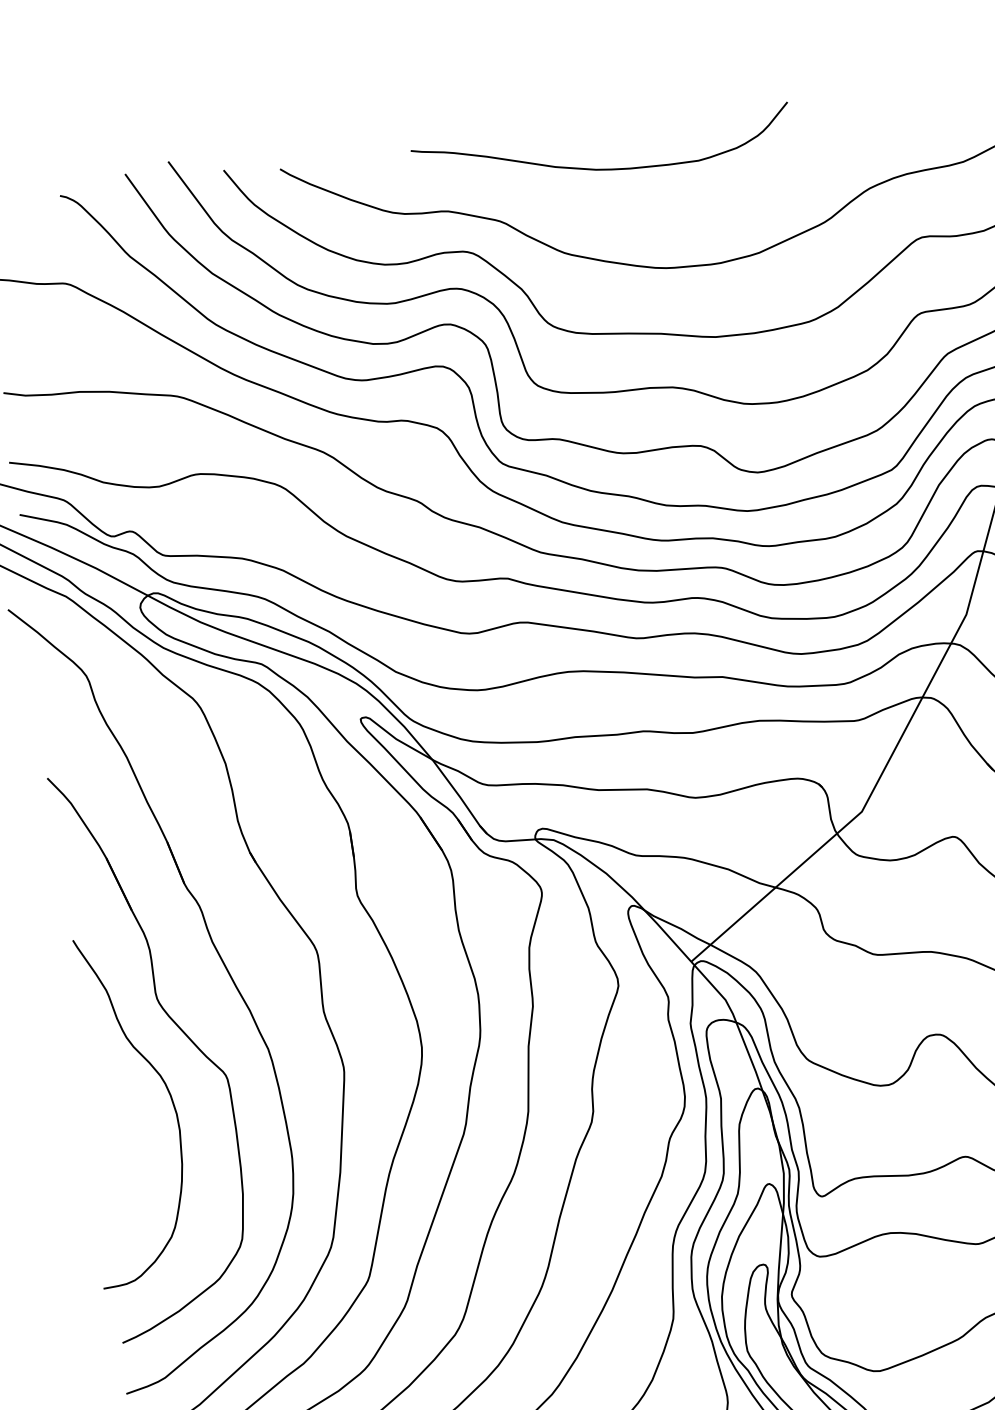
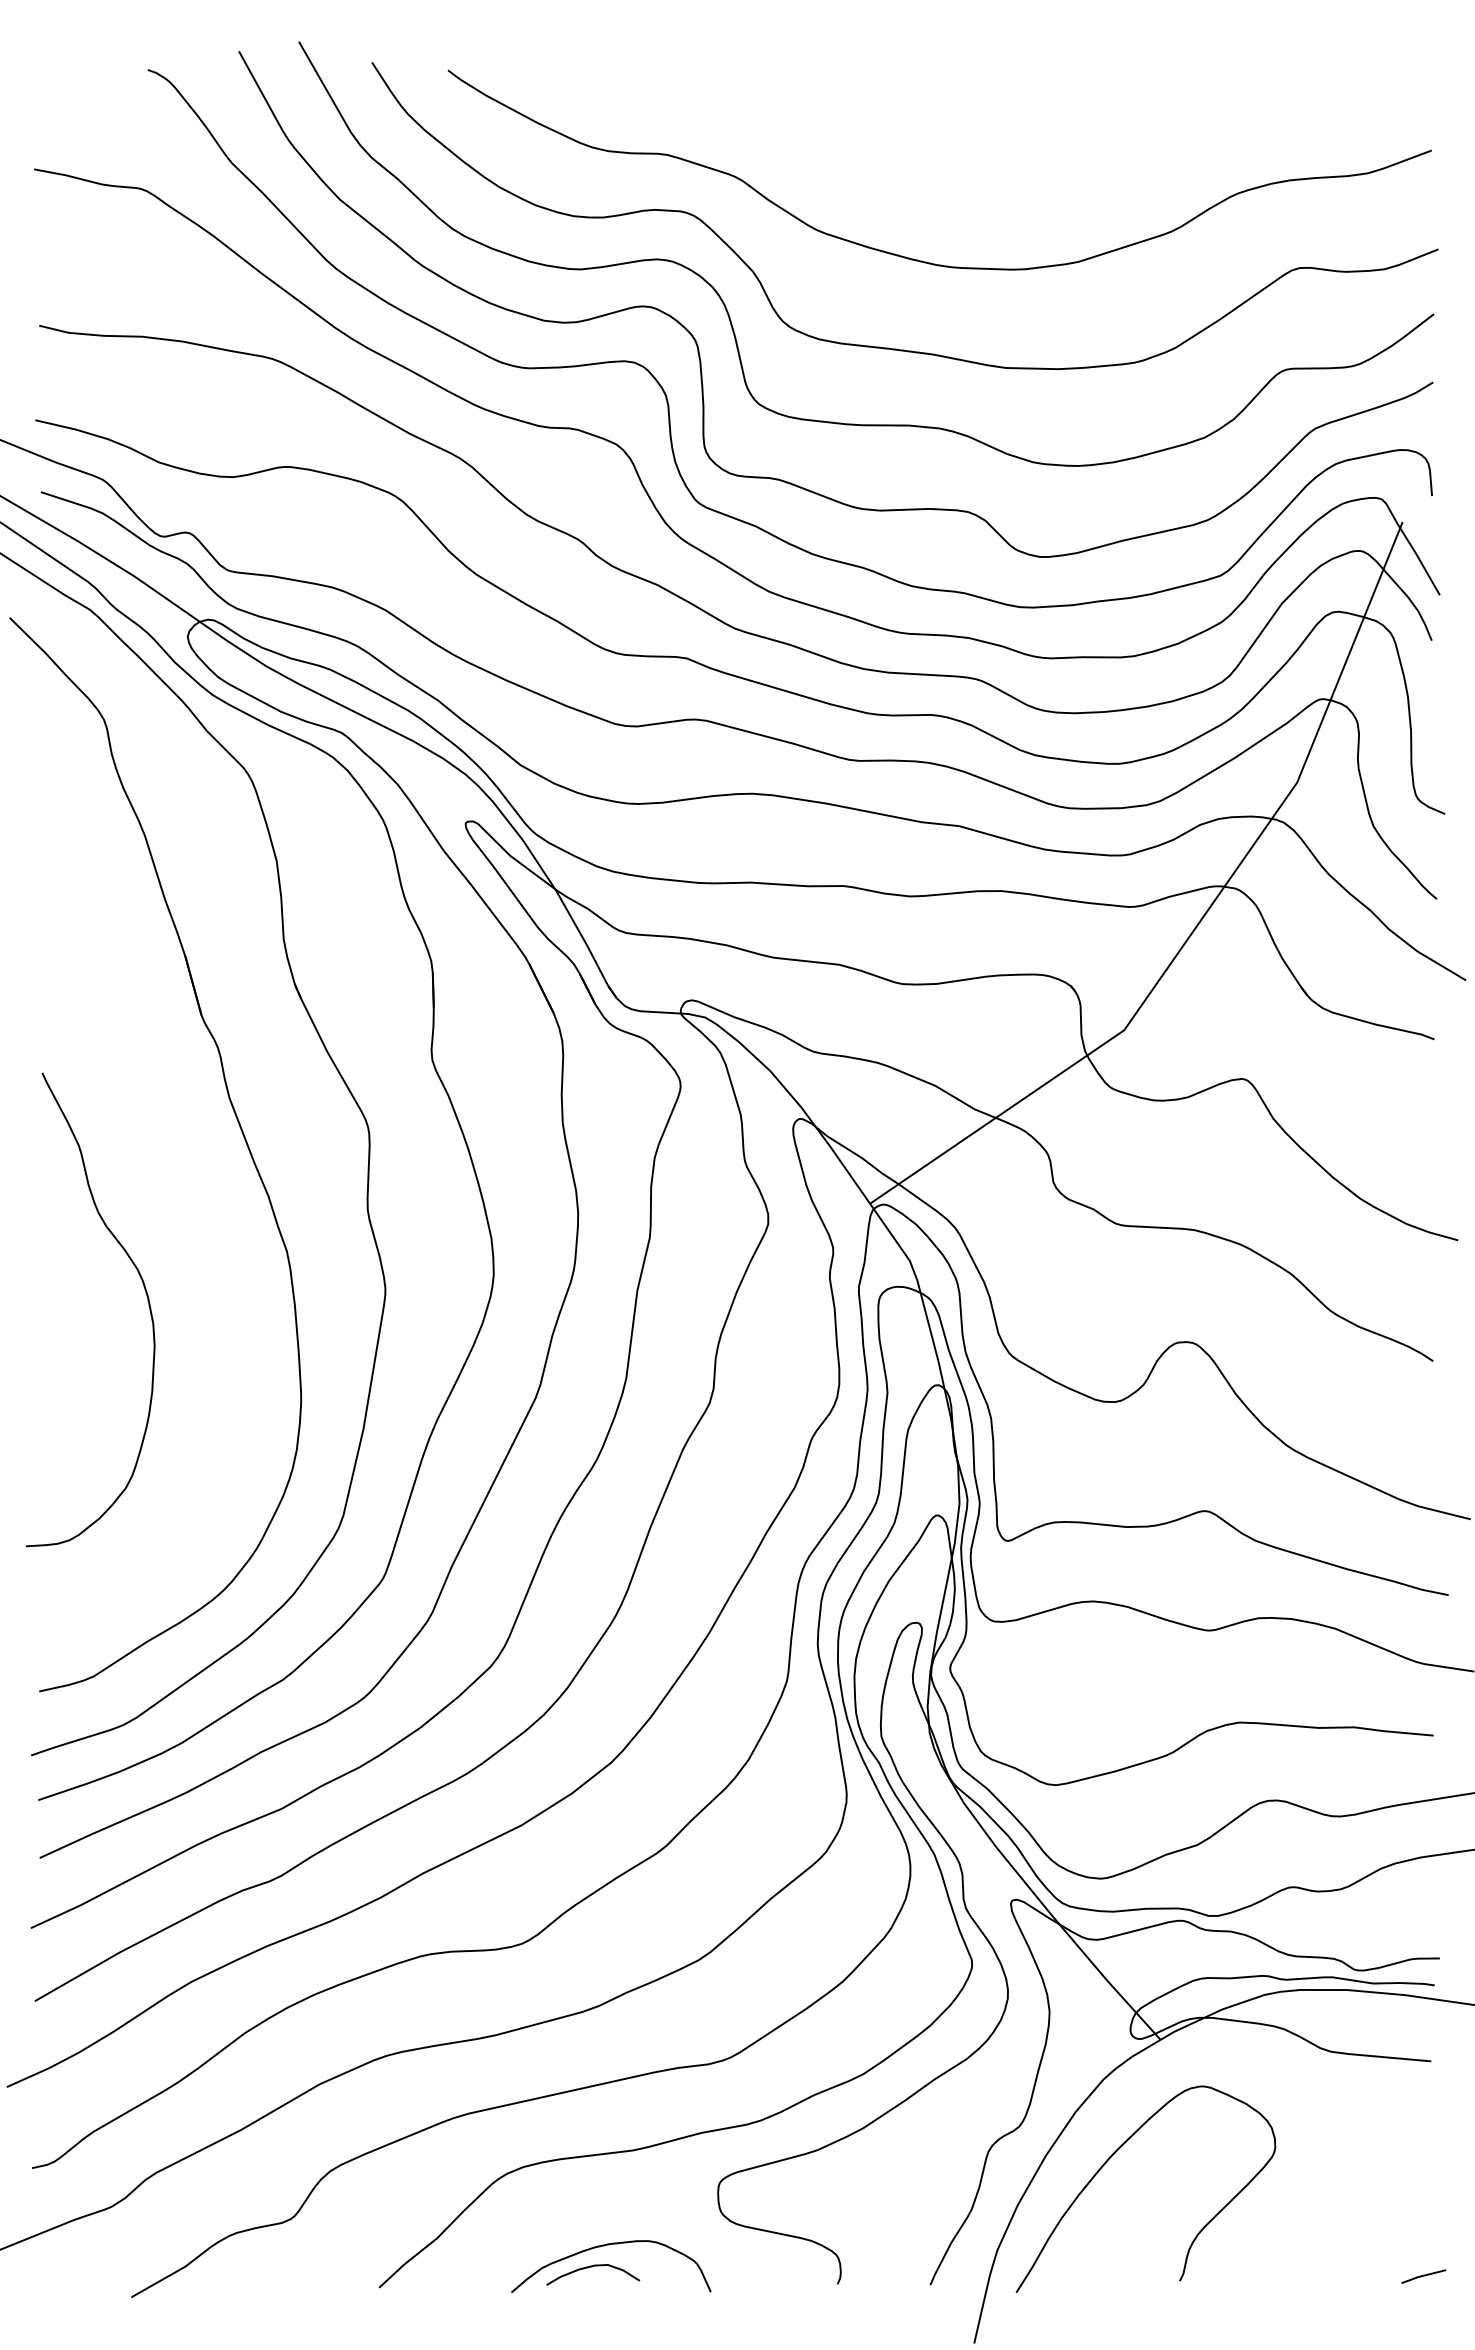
curve: (598, 168) -> (876, 122), removed
part: (179, 1029) -> (171, 1210), removed

